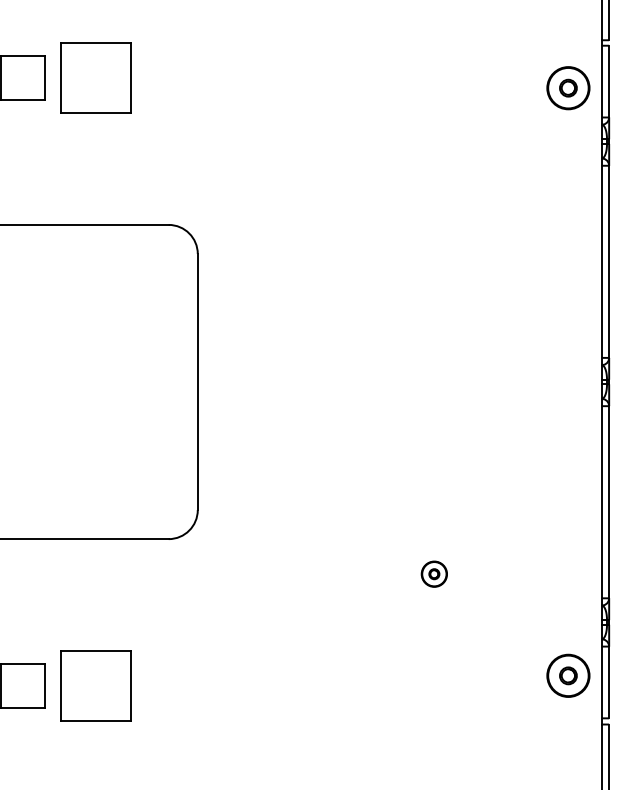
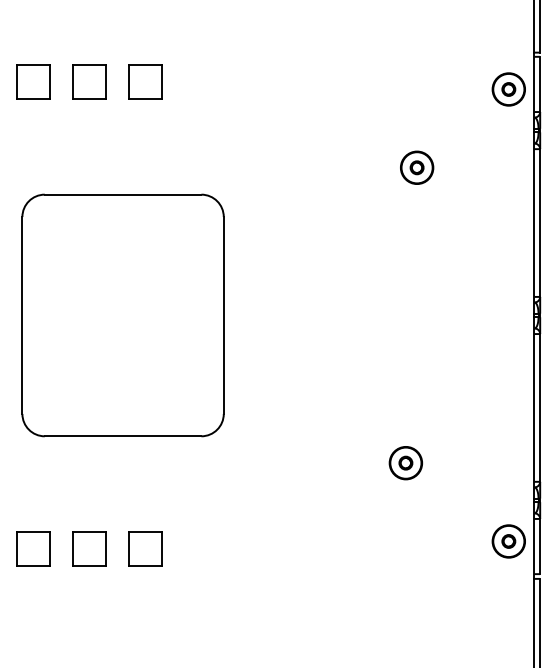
part: (96, 77) -> (145, 81), size x0.62
part: (449, 189) -> (417, 167), added
part: (434, 574) -> (405, 463), size x1.67
part: (96, 684) -> (145, 548), size x0.62

